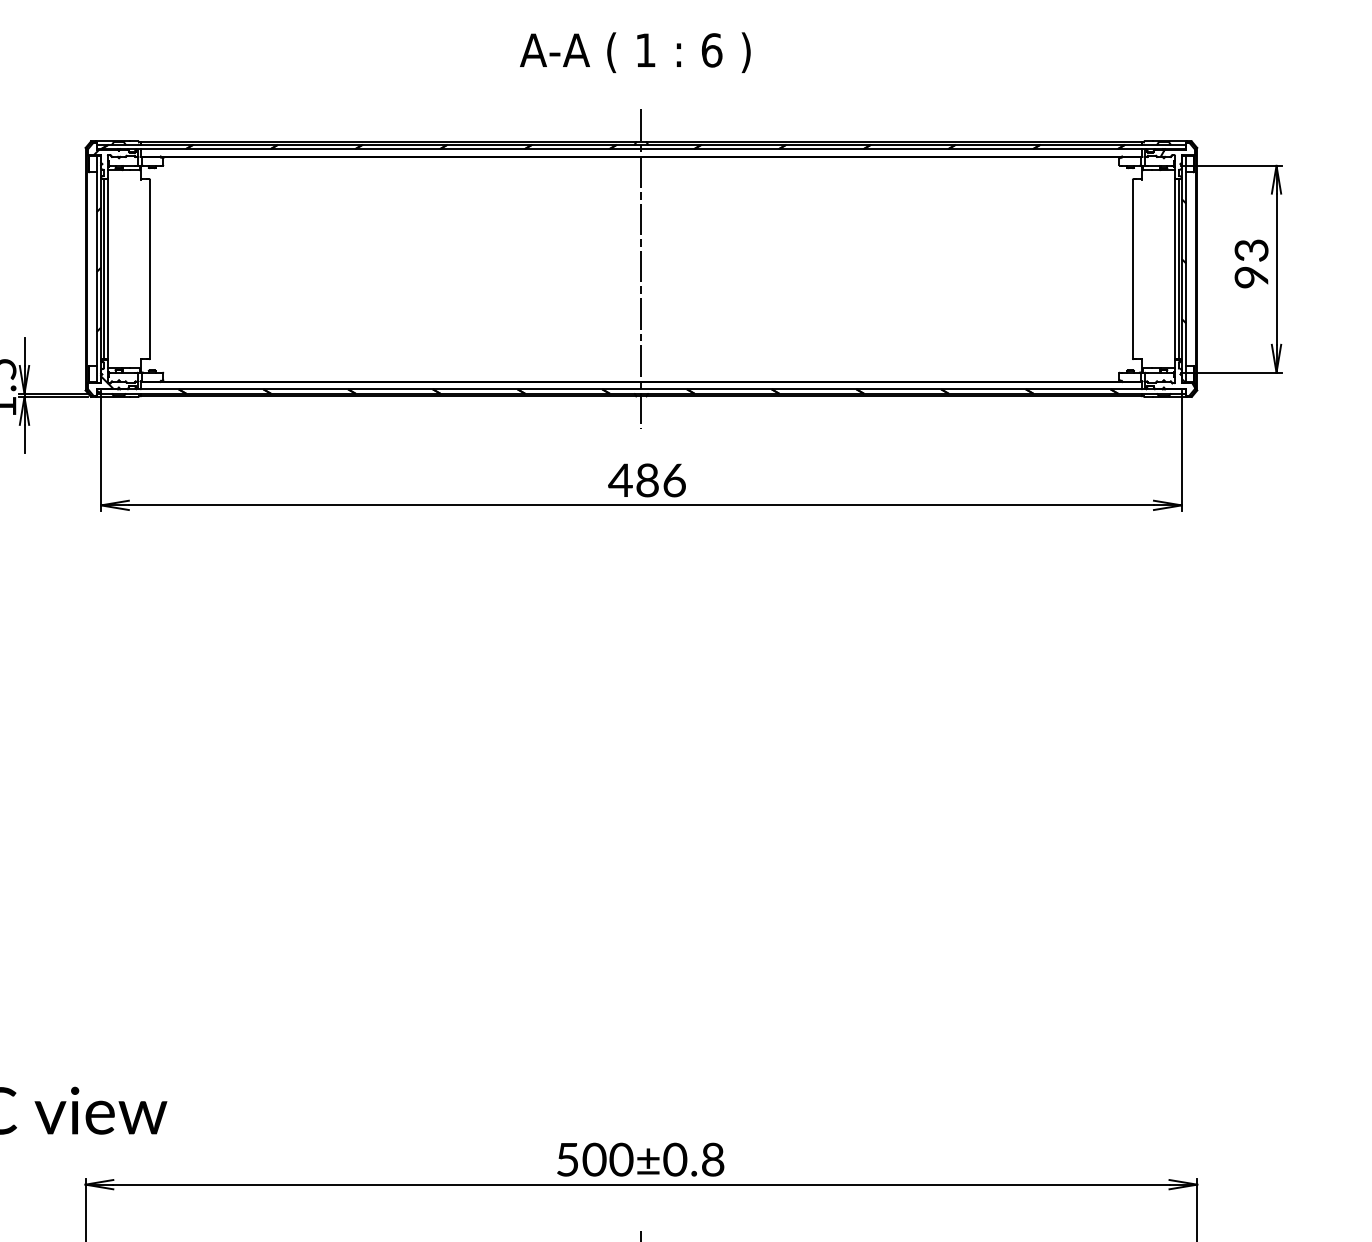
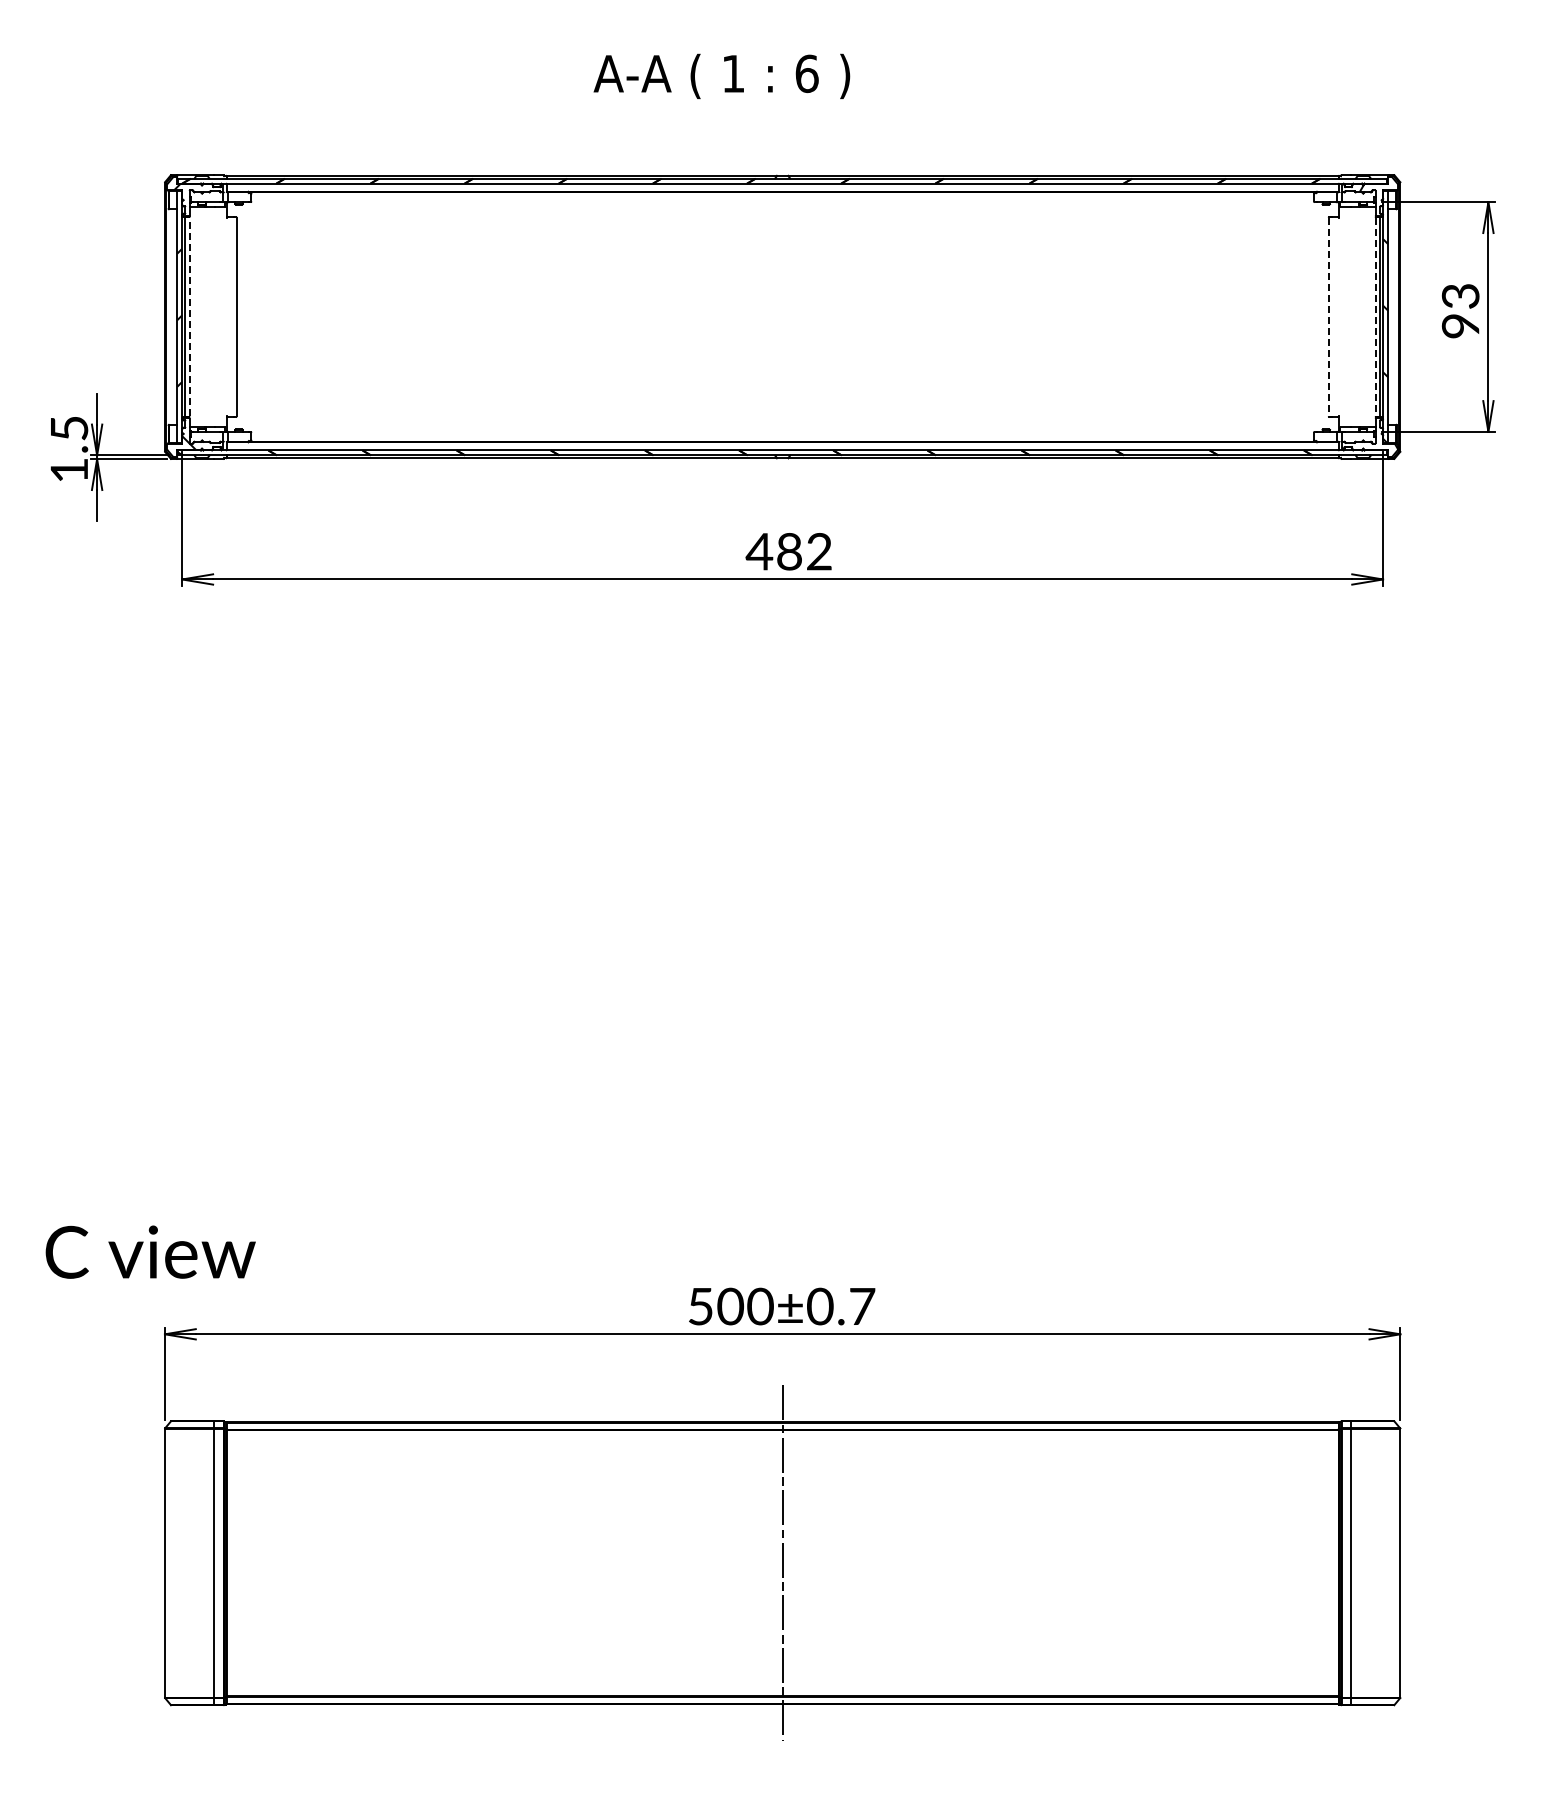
text: (634, 52) -> (721, 76), moved
line: (107, 268) -> (189, 316), solid -> dashed
line: (641, 268) -> (782, 316), removed
line: (1132, 269) -> (1328, 317), solid -> dashed
line: (1174, 269) -> (1375, 317), solid -> dashed
text: (674, 480) -> (819, 551), 486 -> 482
text: (713, 1159) -> (862, 1306), 500±0.8 -> 500±0.7

